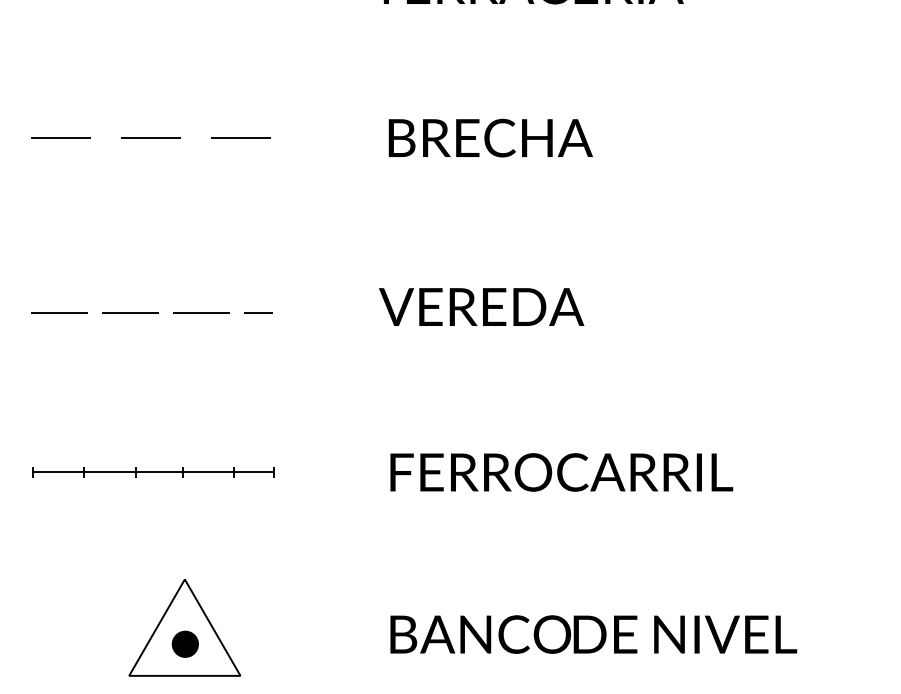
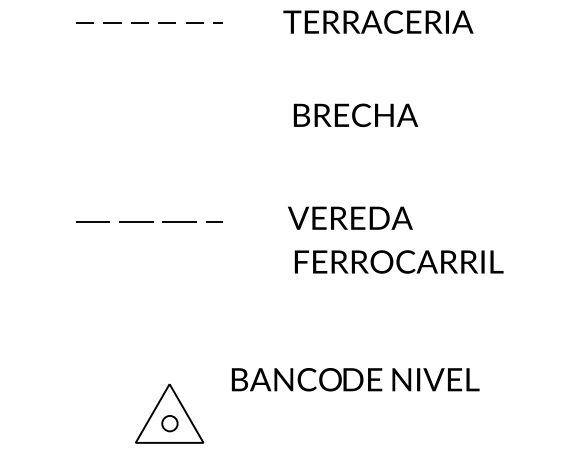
line: (150, 136) -> (148, 114), removed
part: (153, 471) -> (150, 318), removed
text: (560, 471) -> (398, 261), moved
text: (593, 634) -> (355, 379), moved
fill: (184, 644) -> (169, 423), removed

